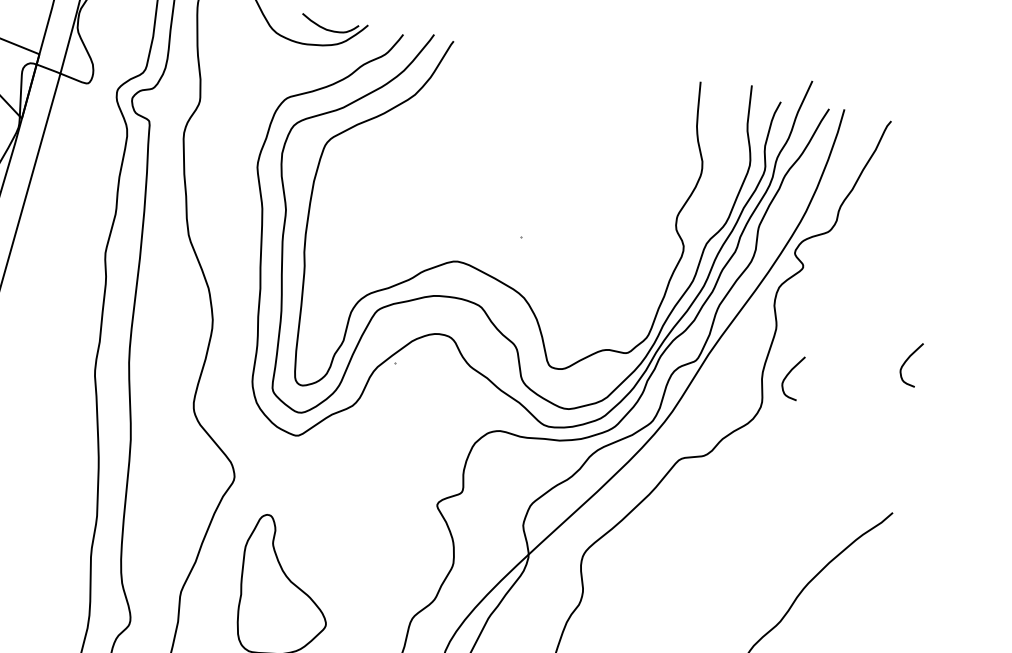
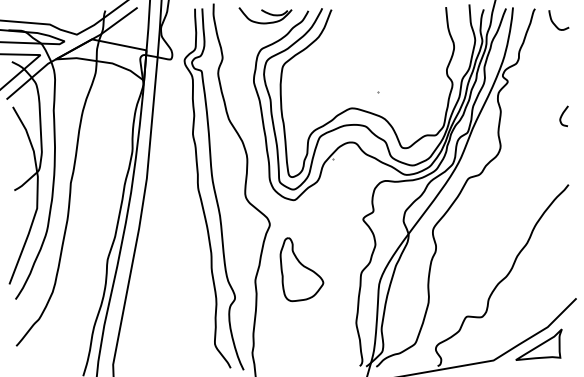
curve: (927, 160) -> (554, 23), added
curve: (788, 377) -> (510, 132), removed

